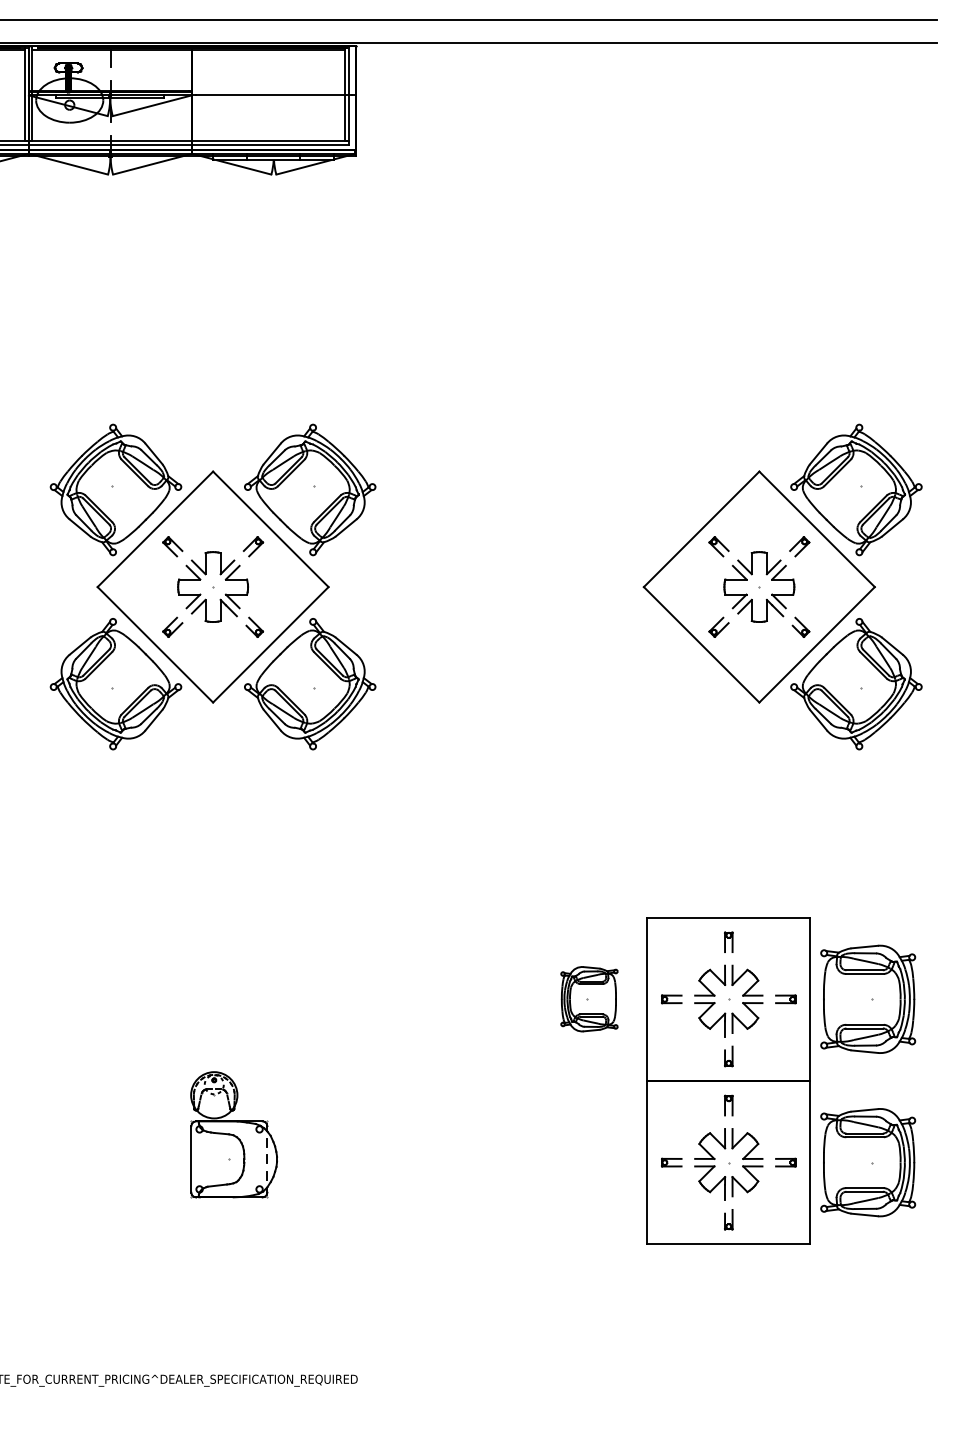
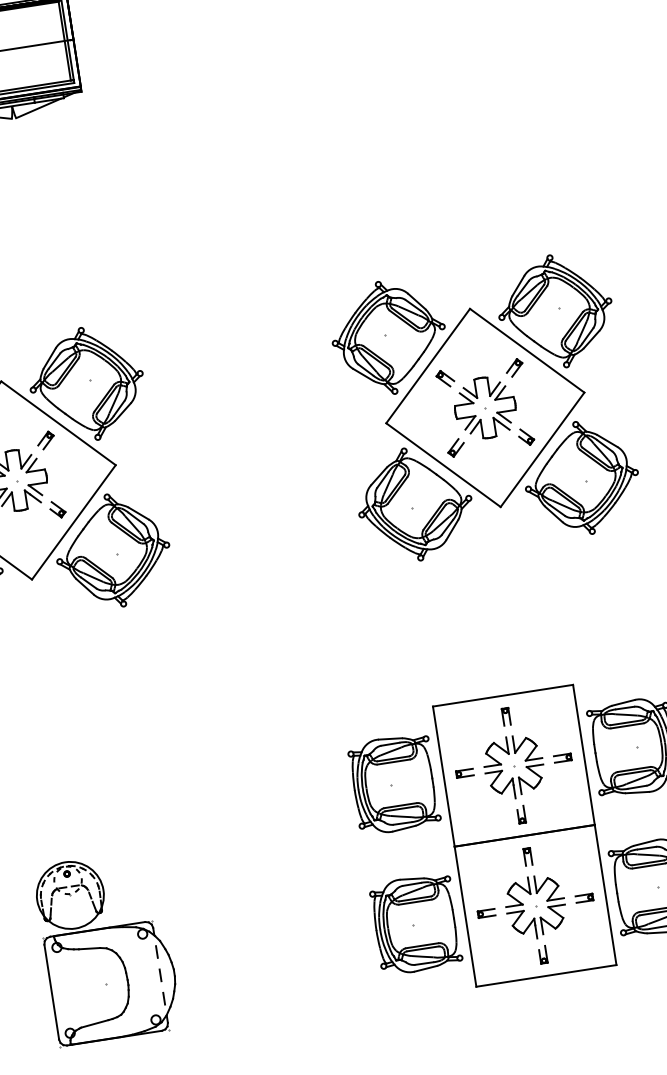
part: (662, 489) -> (389, 337), added
part: (662, 684) -> (415, 504), added
part: (589, 998) -> (394, 783), size x1.67
part: (233, 1134) -> (106, 947), size x1.67
part: (589, 1162) -> (416, 924), added

